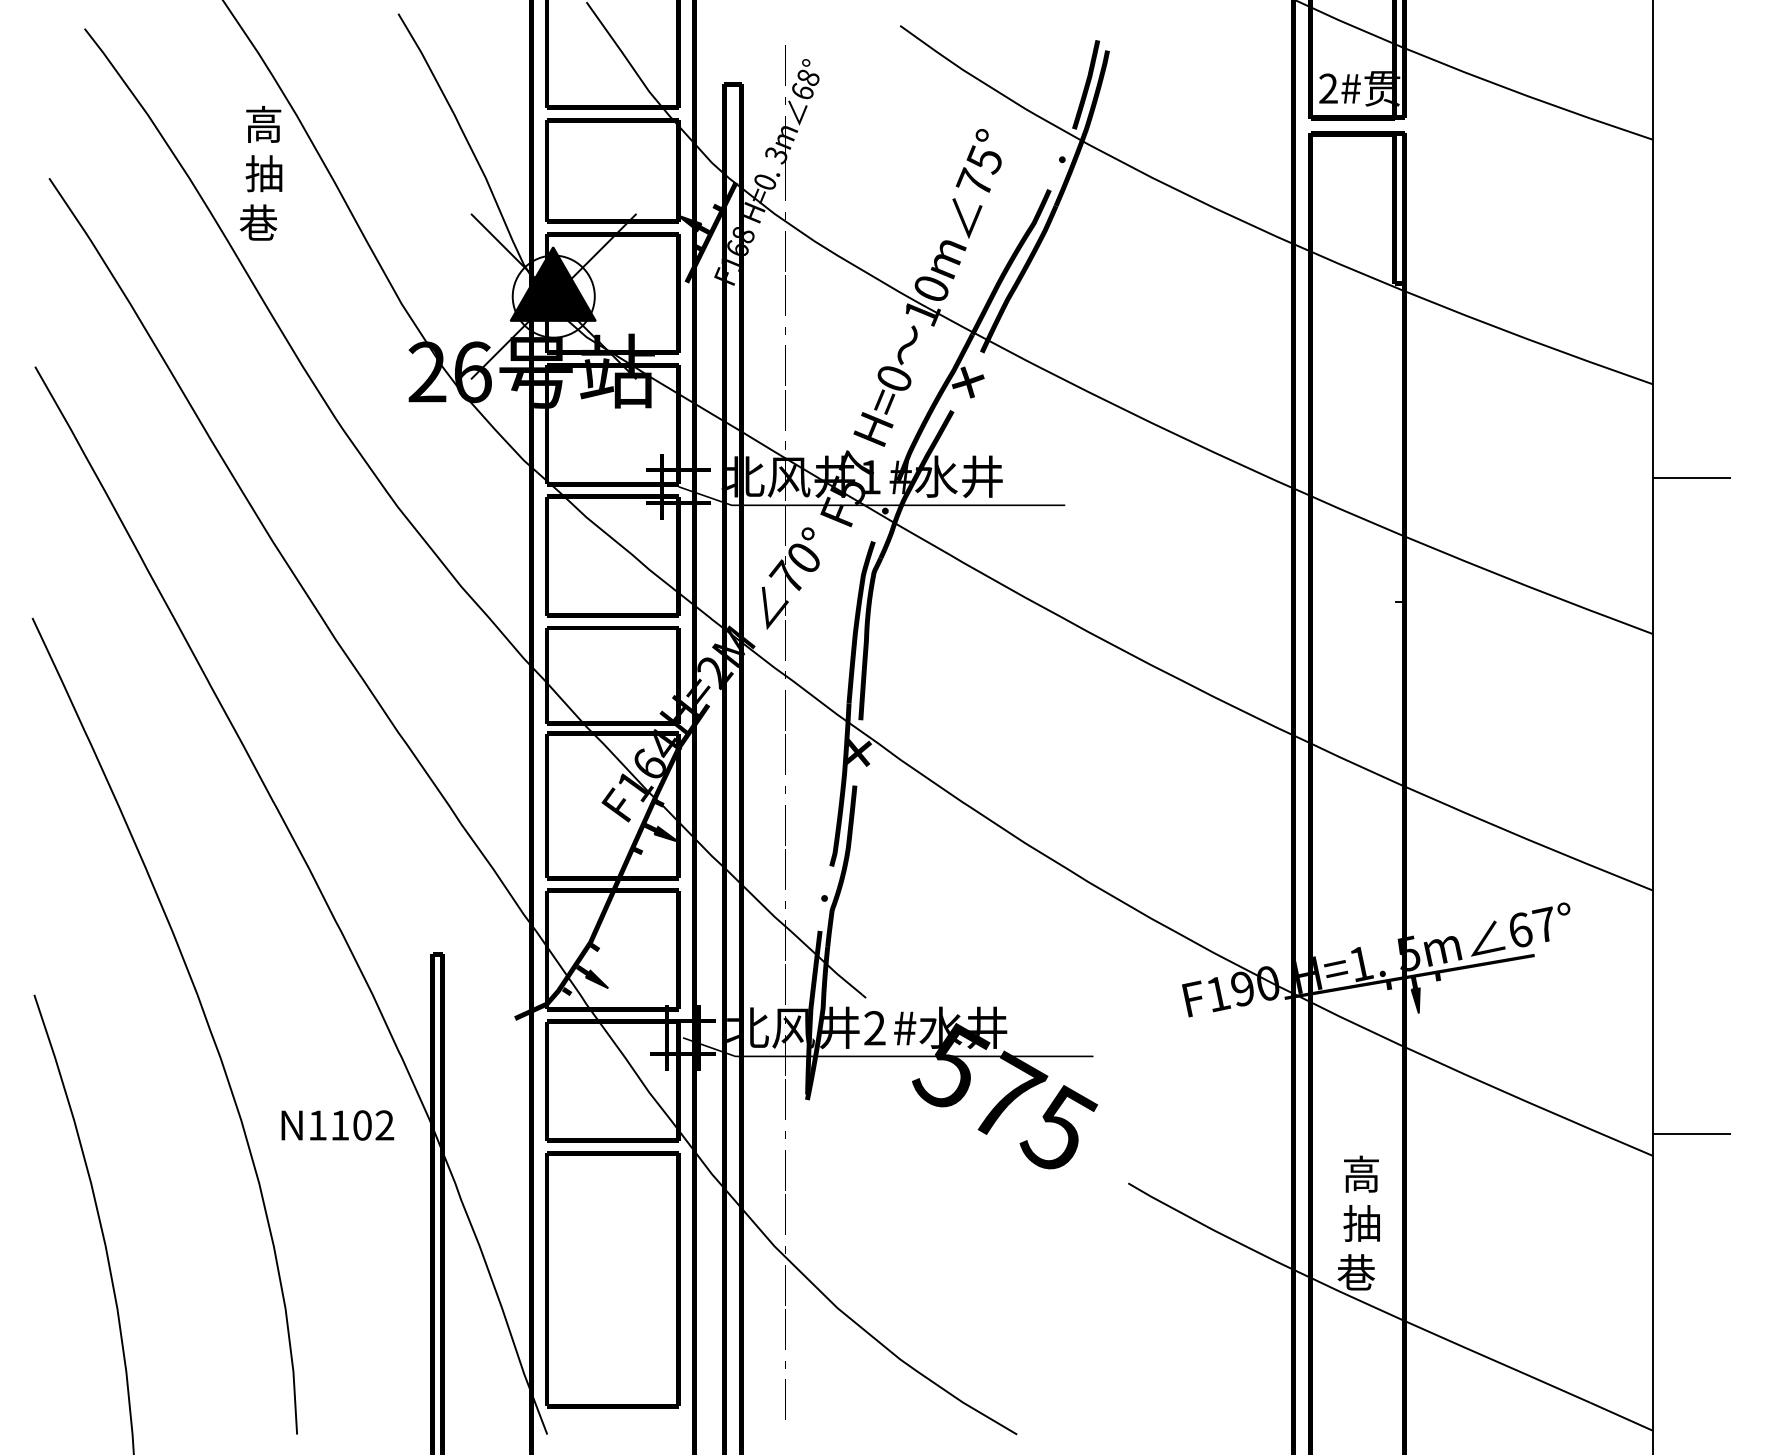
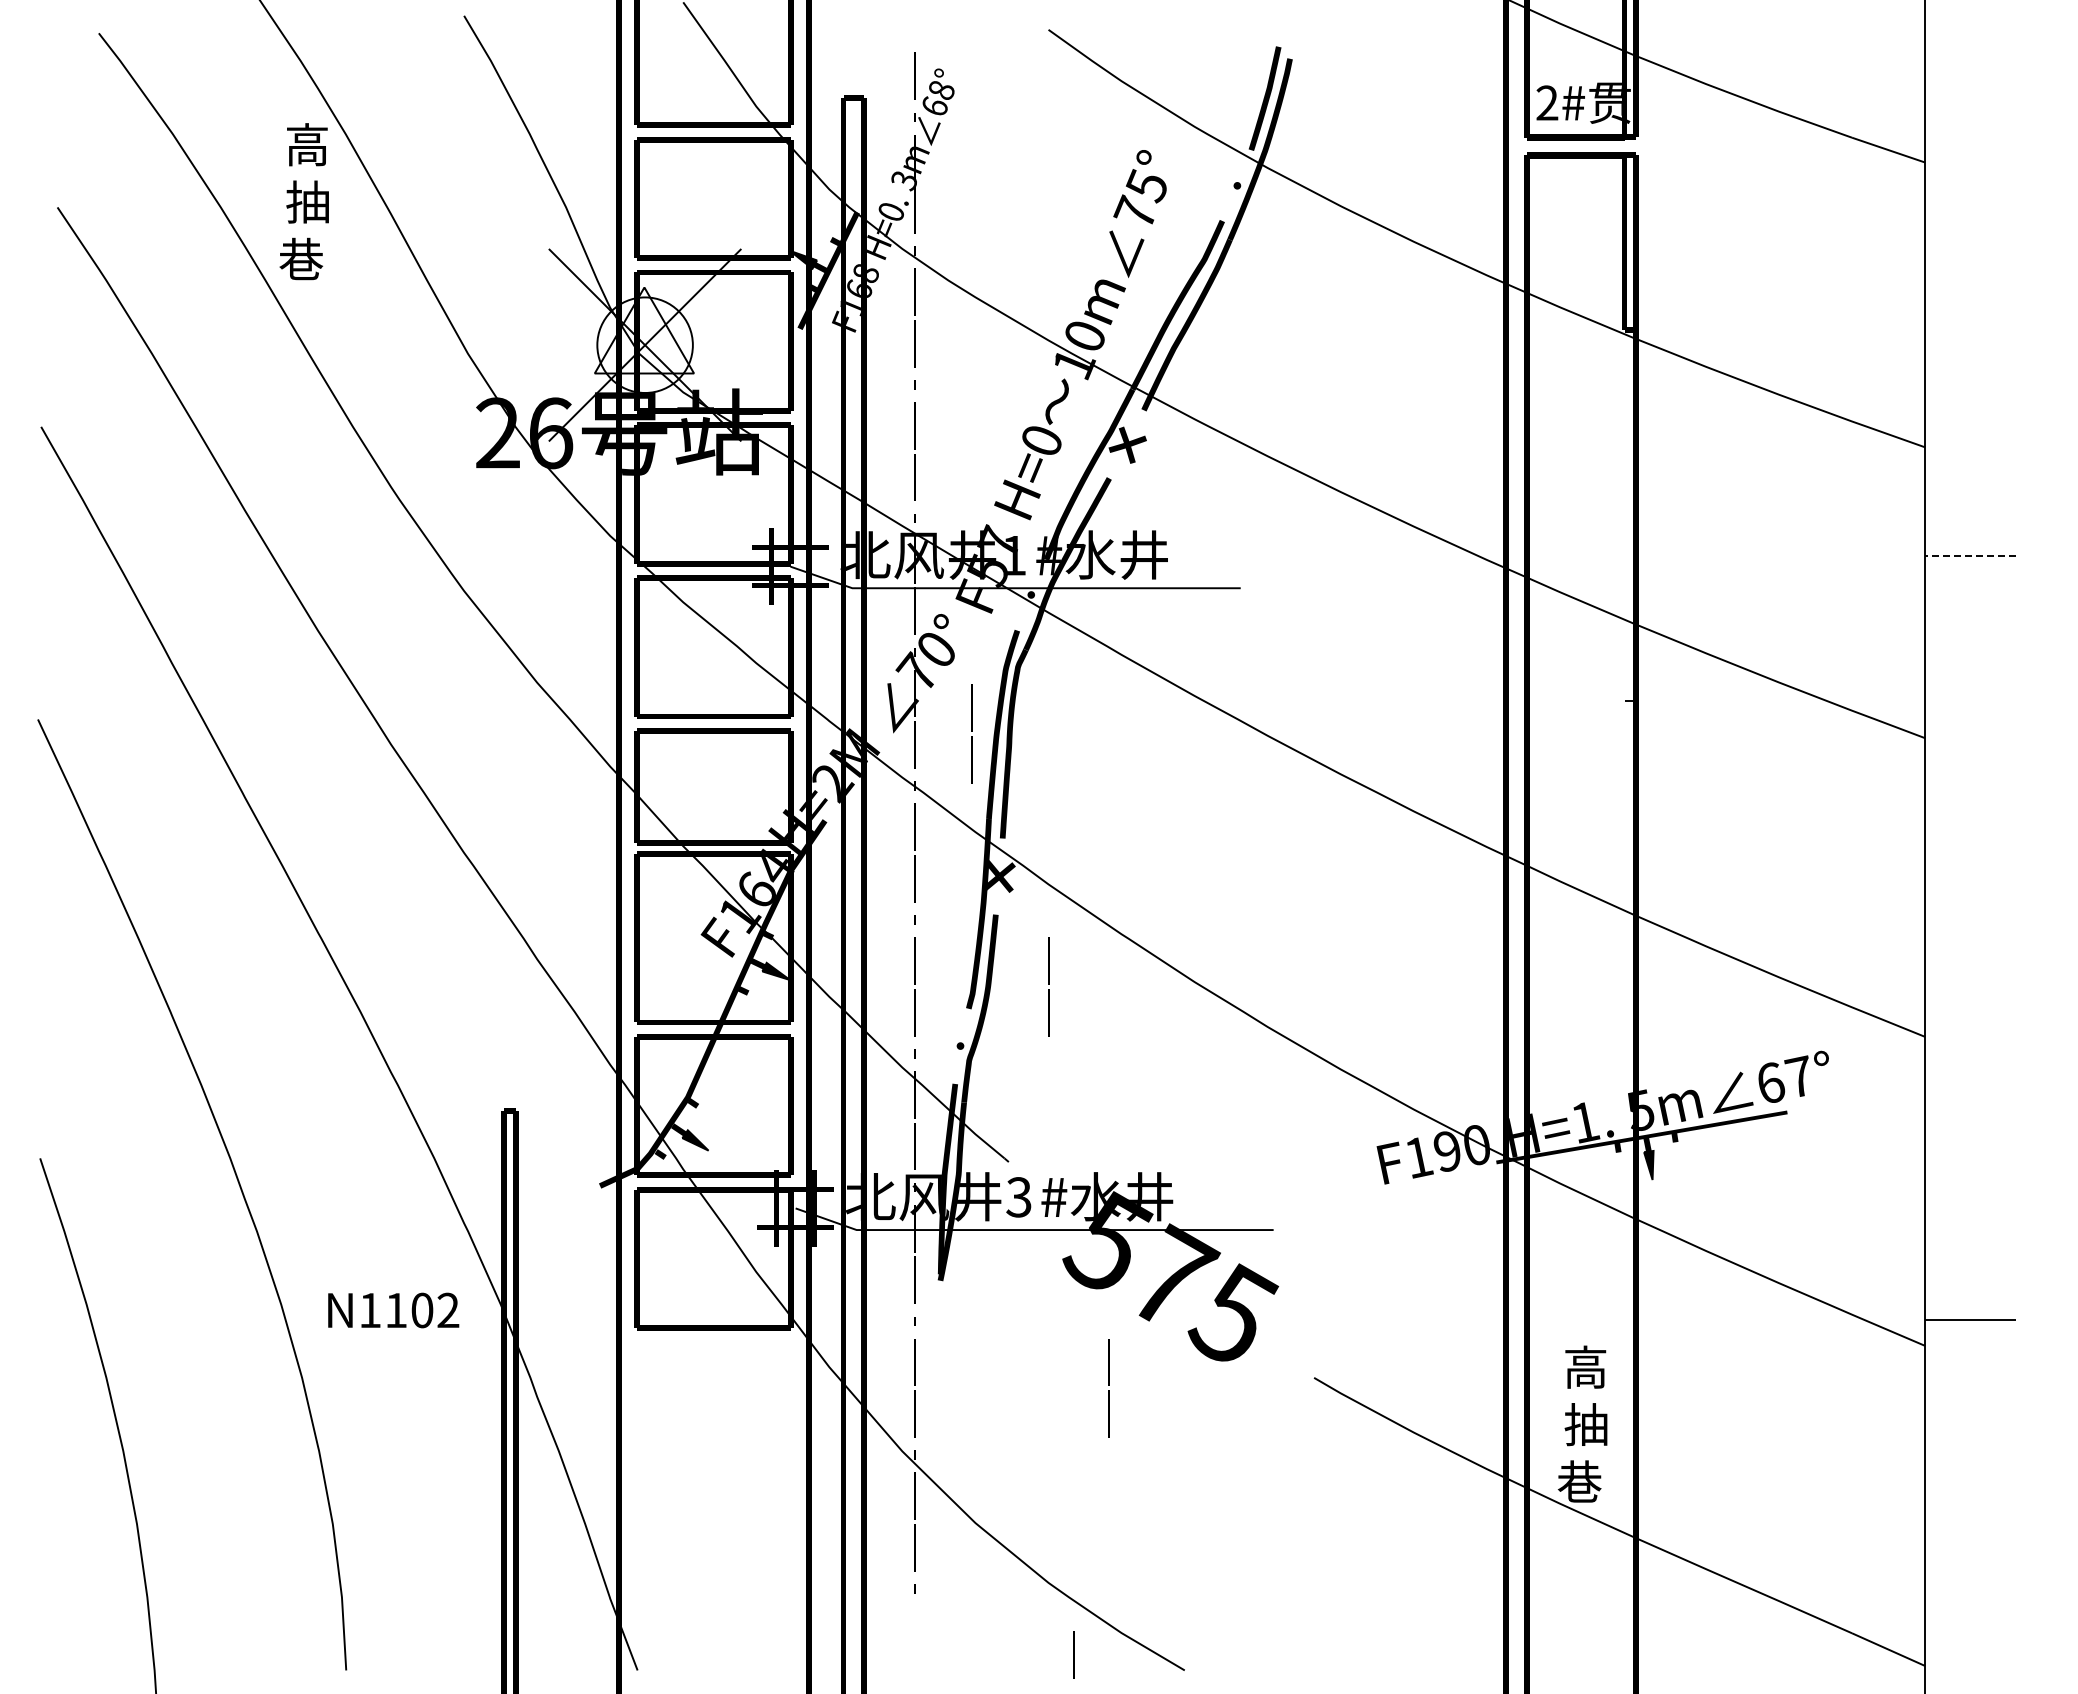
fill: (553, 283) -> (644, 330), removed
line: (1691, 477) -> (1969, 555), solid -> dashed
line: (834, 628) -> (971, 731), added
line: (900, 845) -> (1048, 984), added
text: (874, 1028) -> (1018, 1197), 2 -> 3
line: (951, 1194) -> (1108, 1390), added
part: (612, 1279) -> (713, 1489), removed
line: (785, 1399) -> (1073, 1654), moved

